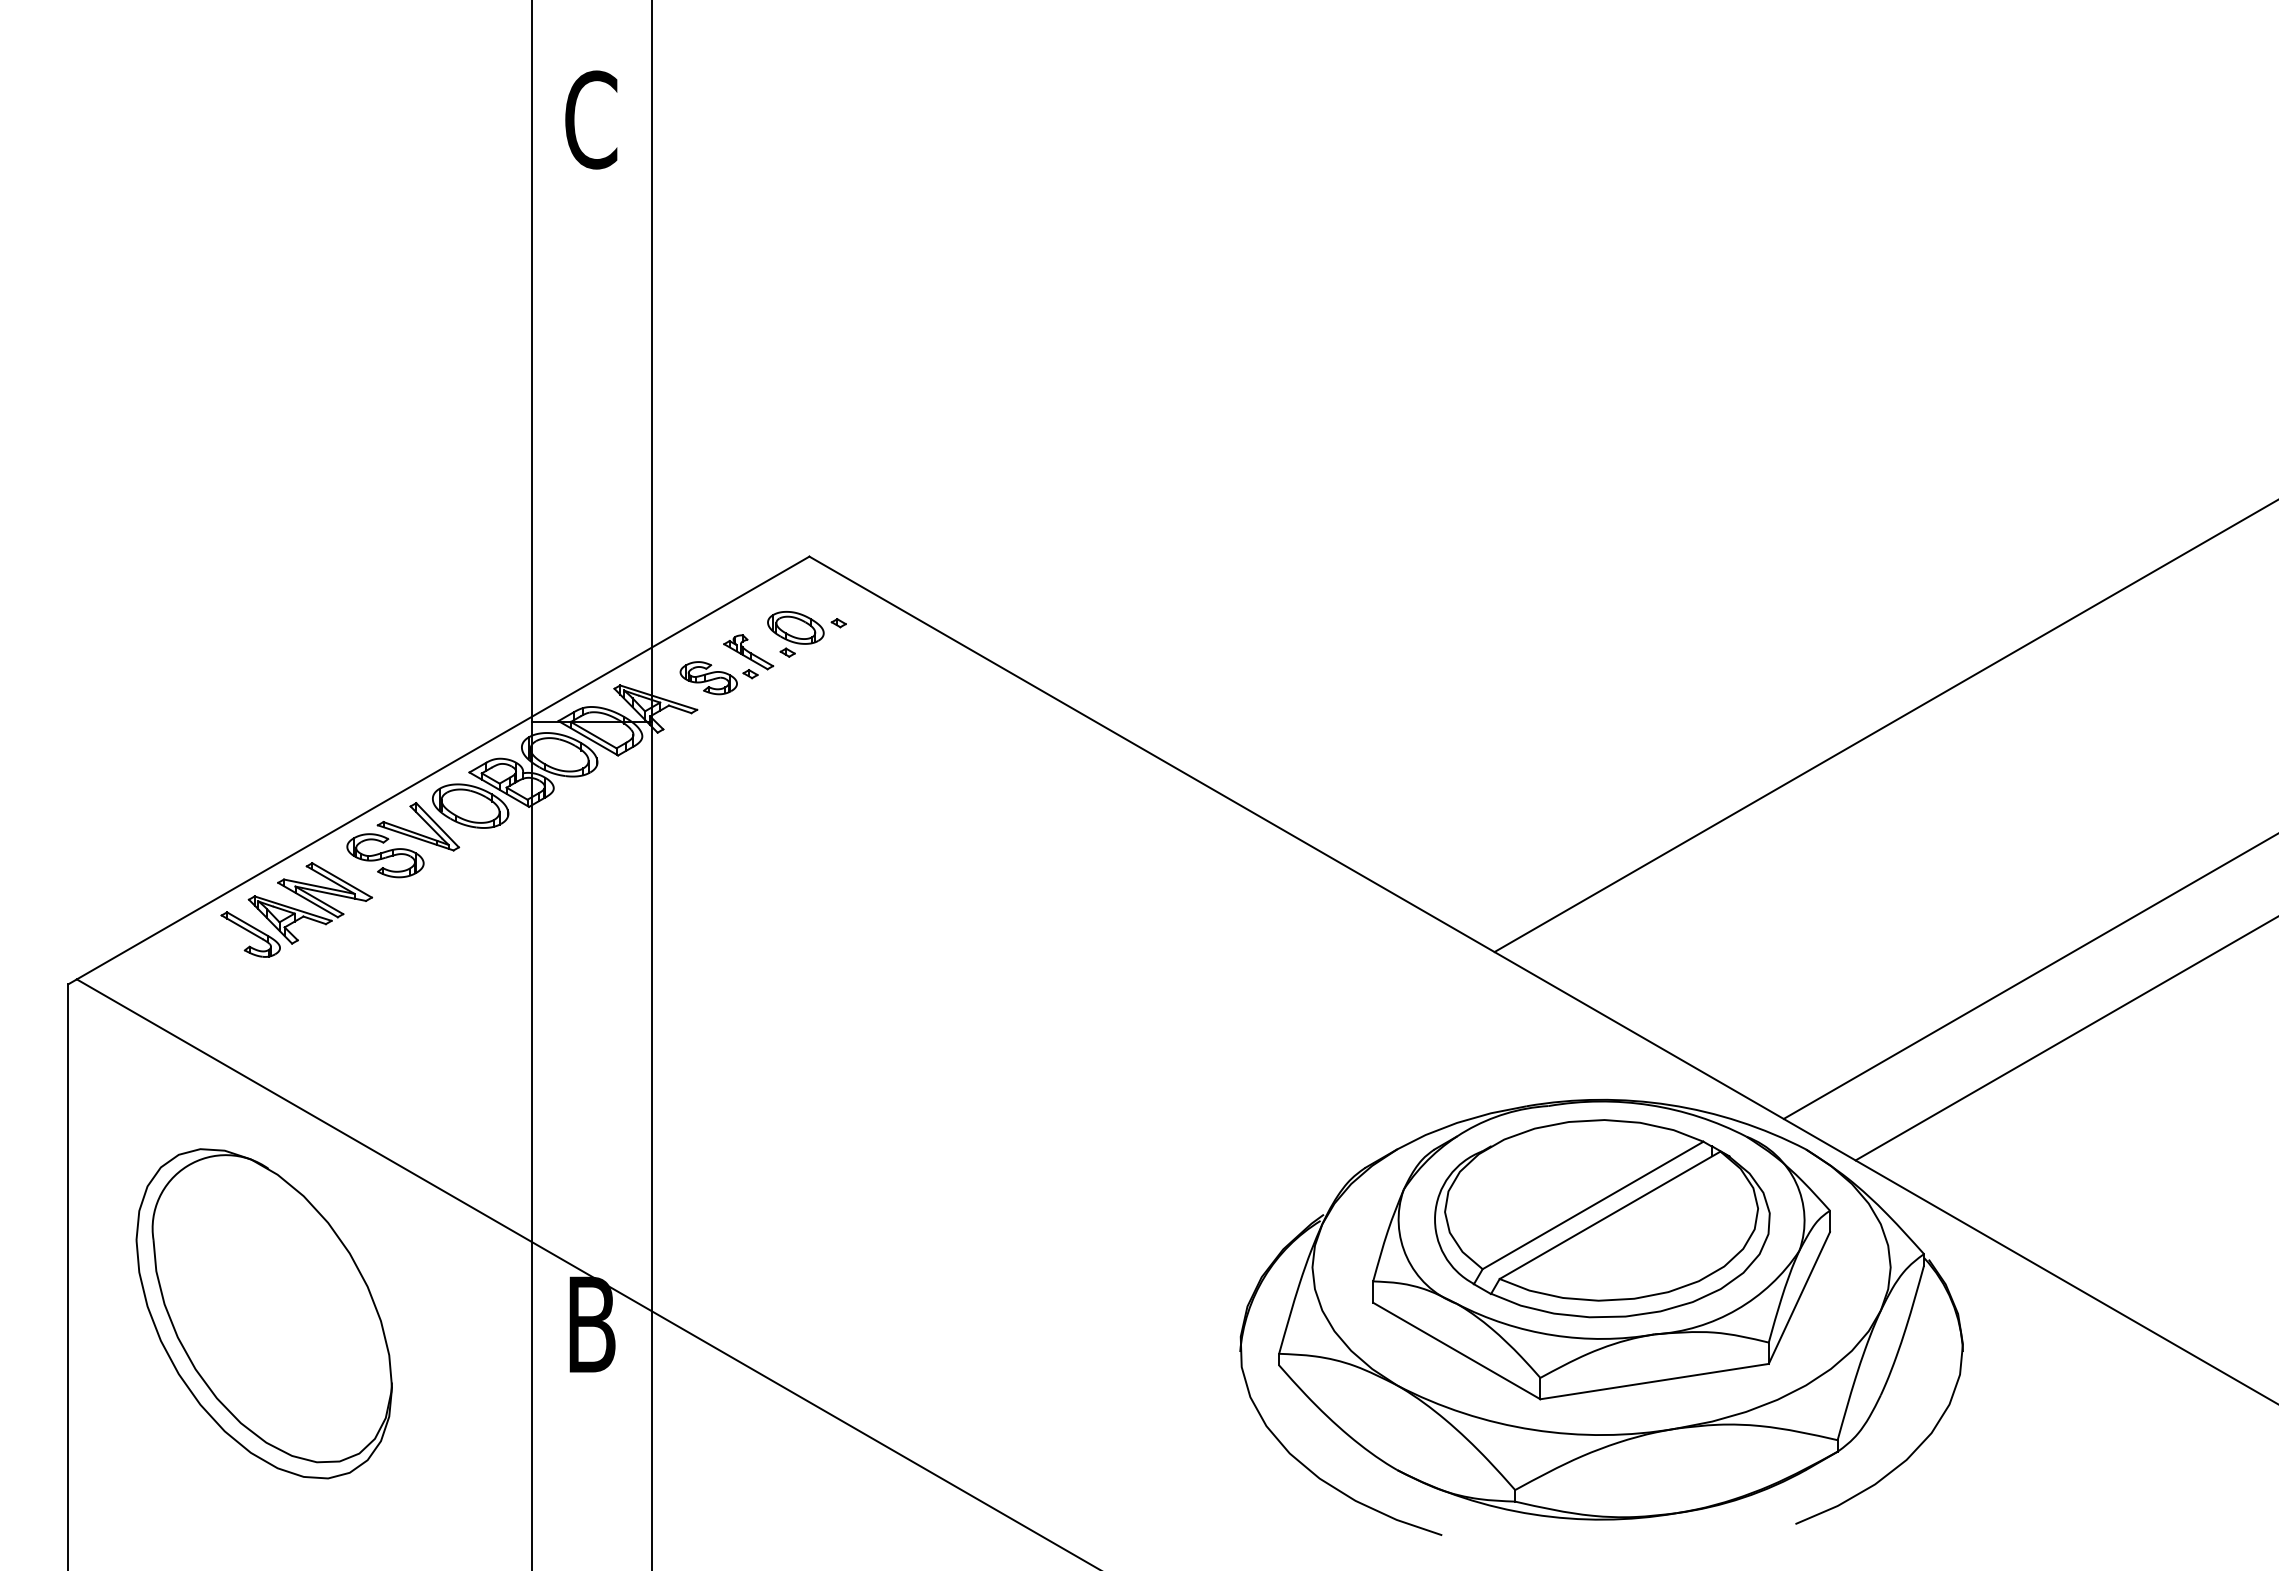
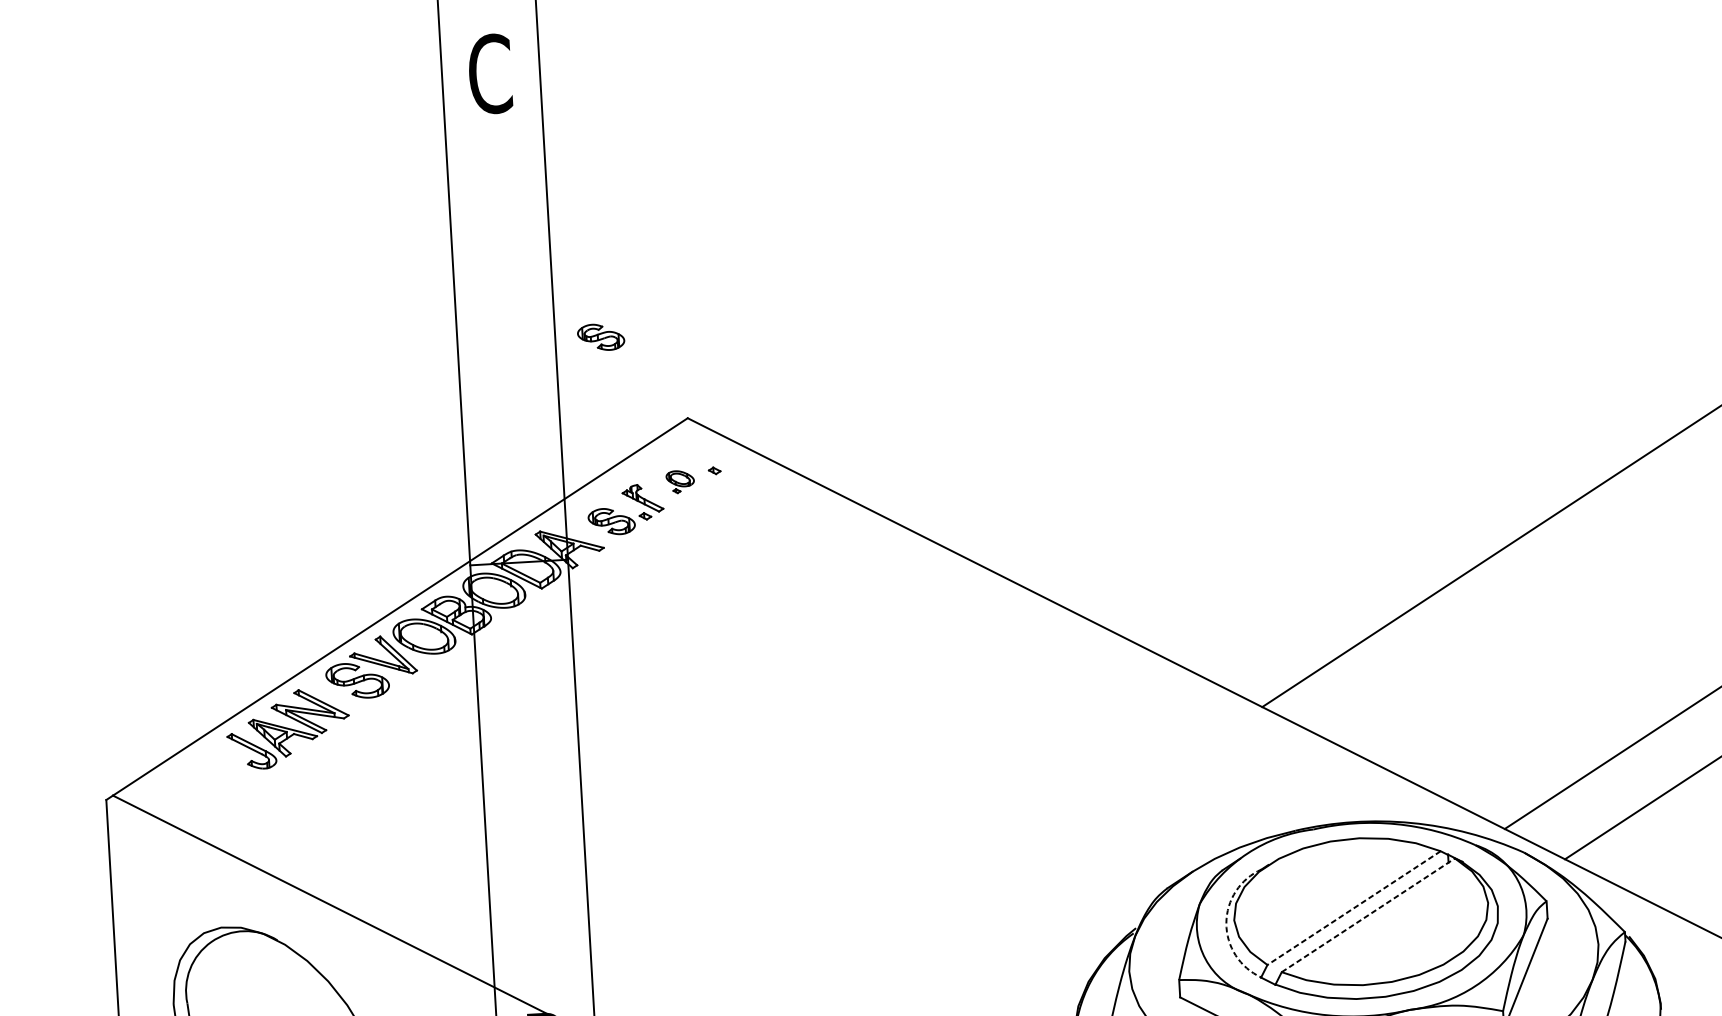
part: (708, 451) -> (600, 337), added
part: (795, 634) -> (680, 482), size x0.6
line: (1592, 1205) -> (1353, 908), solid -> dashed
arc: (1435, 1215) -> (1226, 923), solid -> dashed
line: (1610, 1215) -> (1368, 915), solid -> dashed

